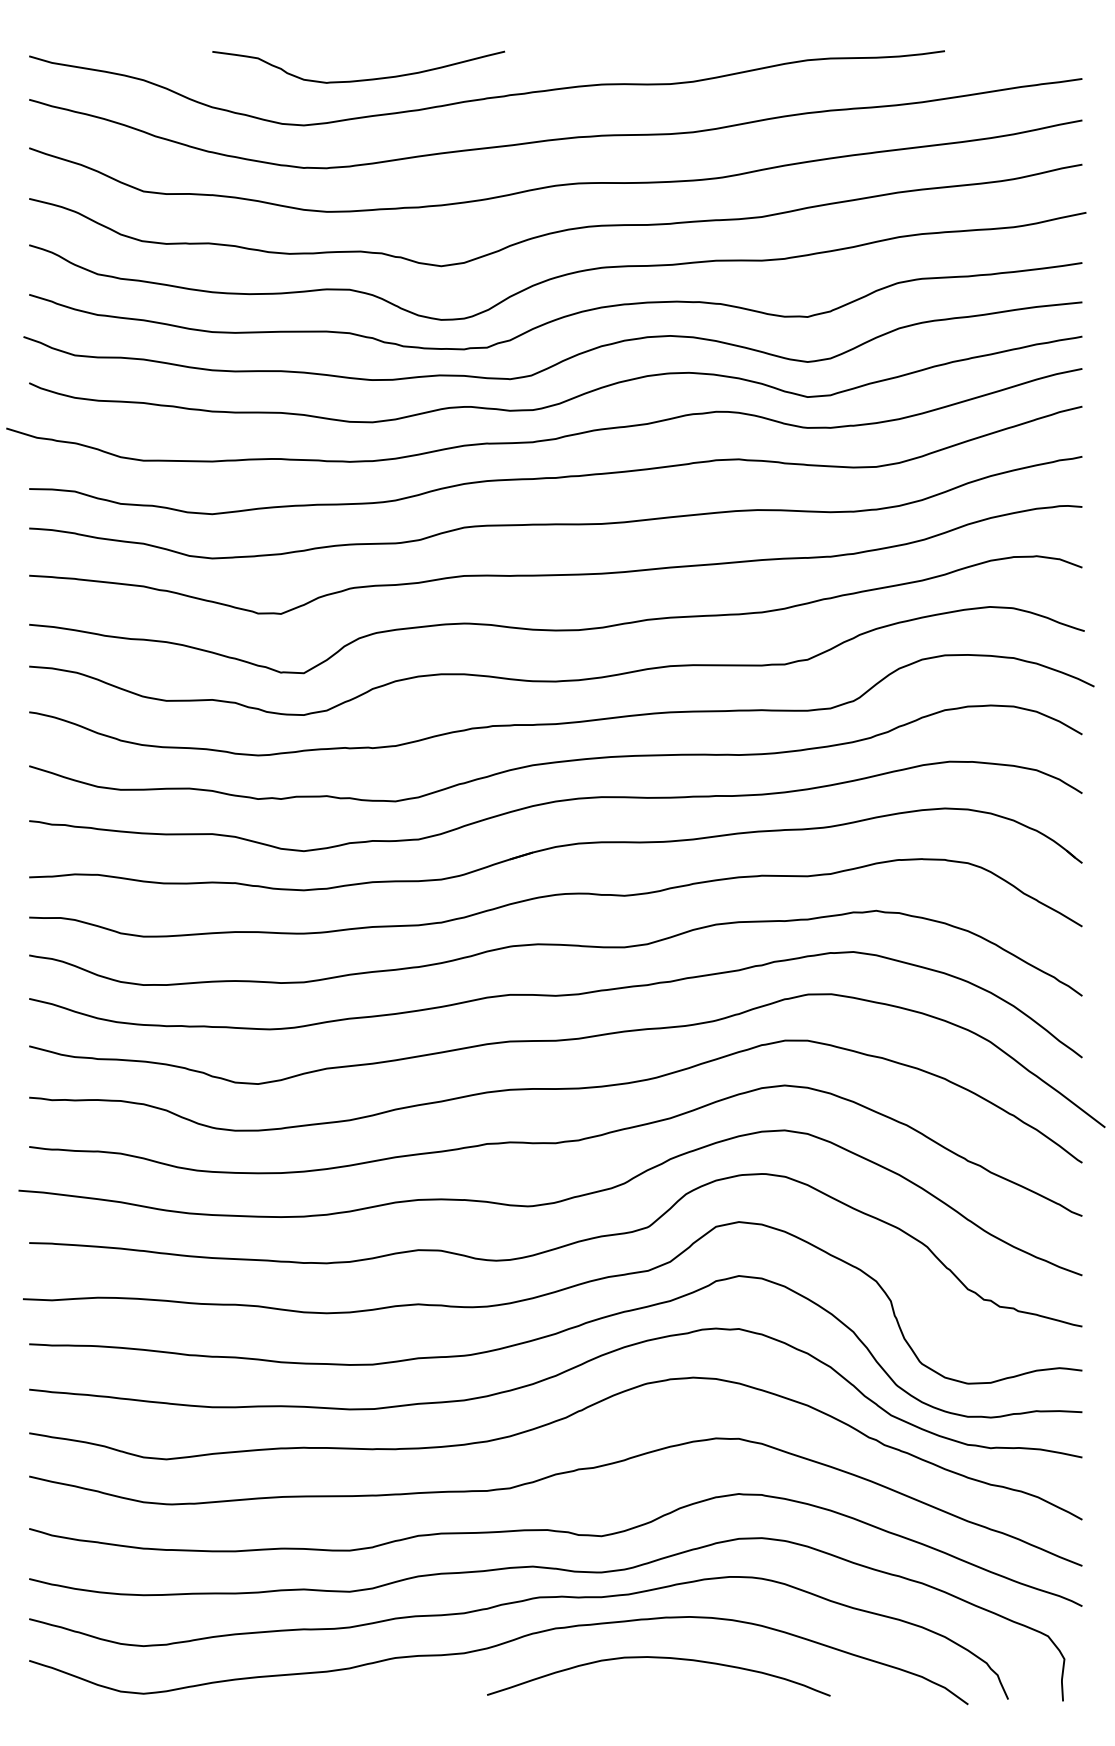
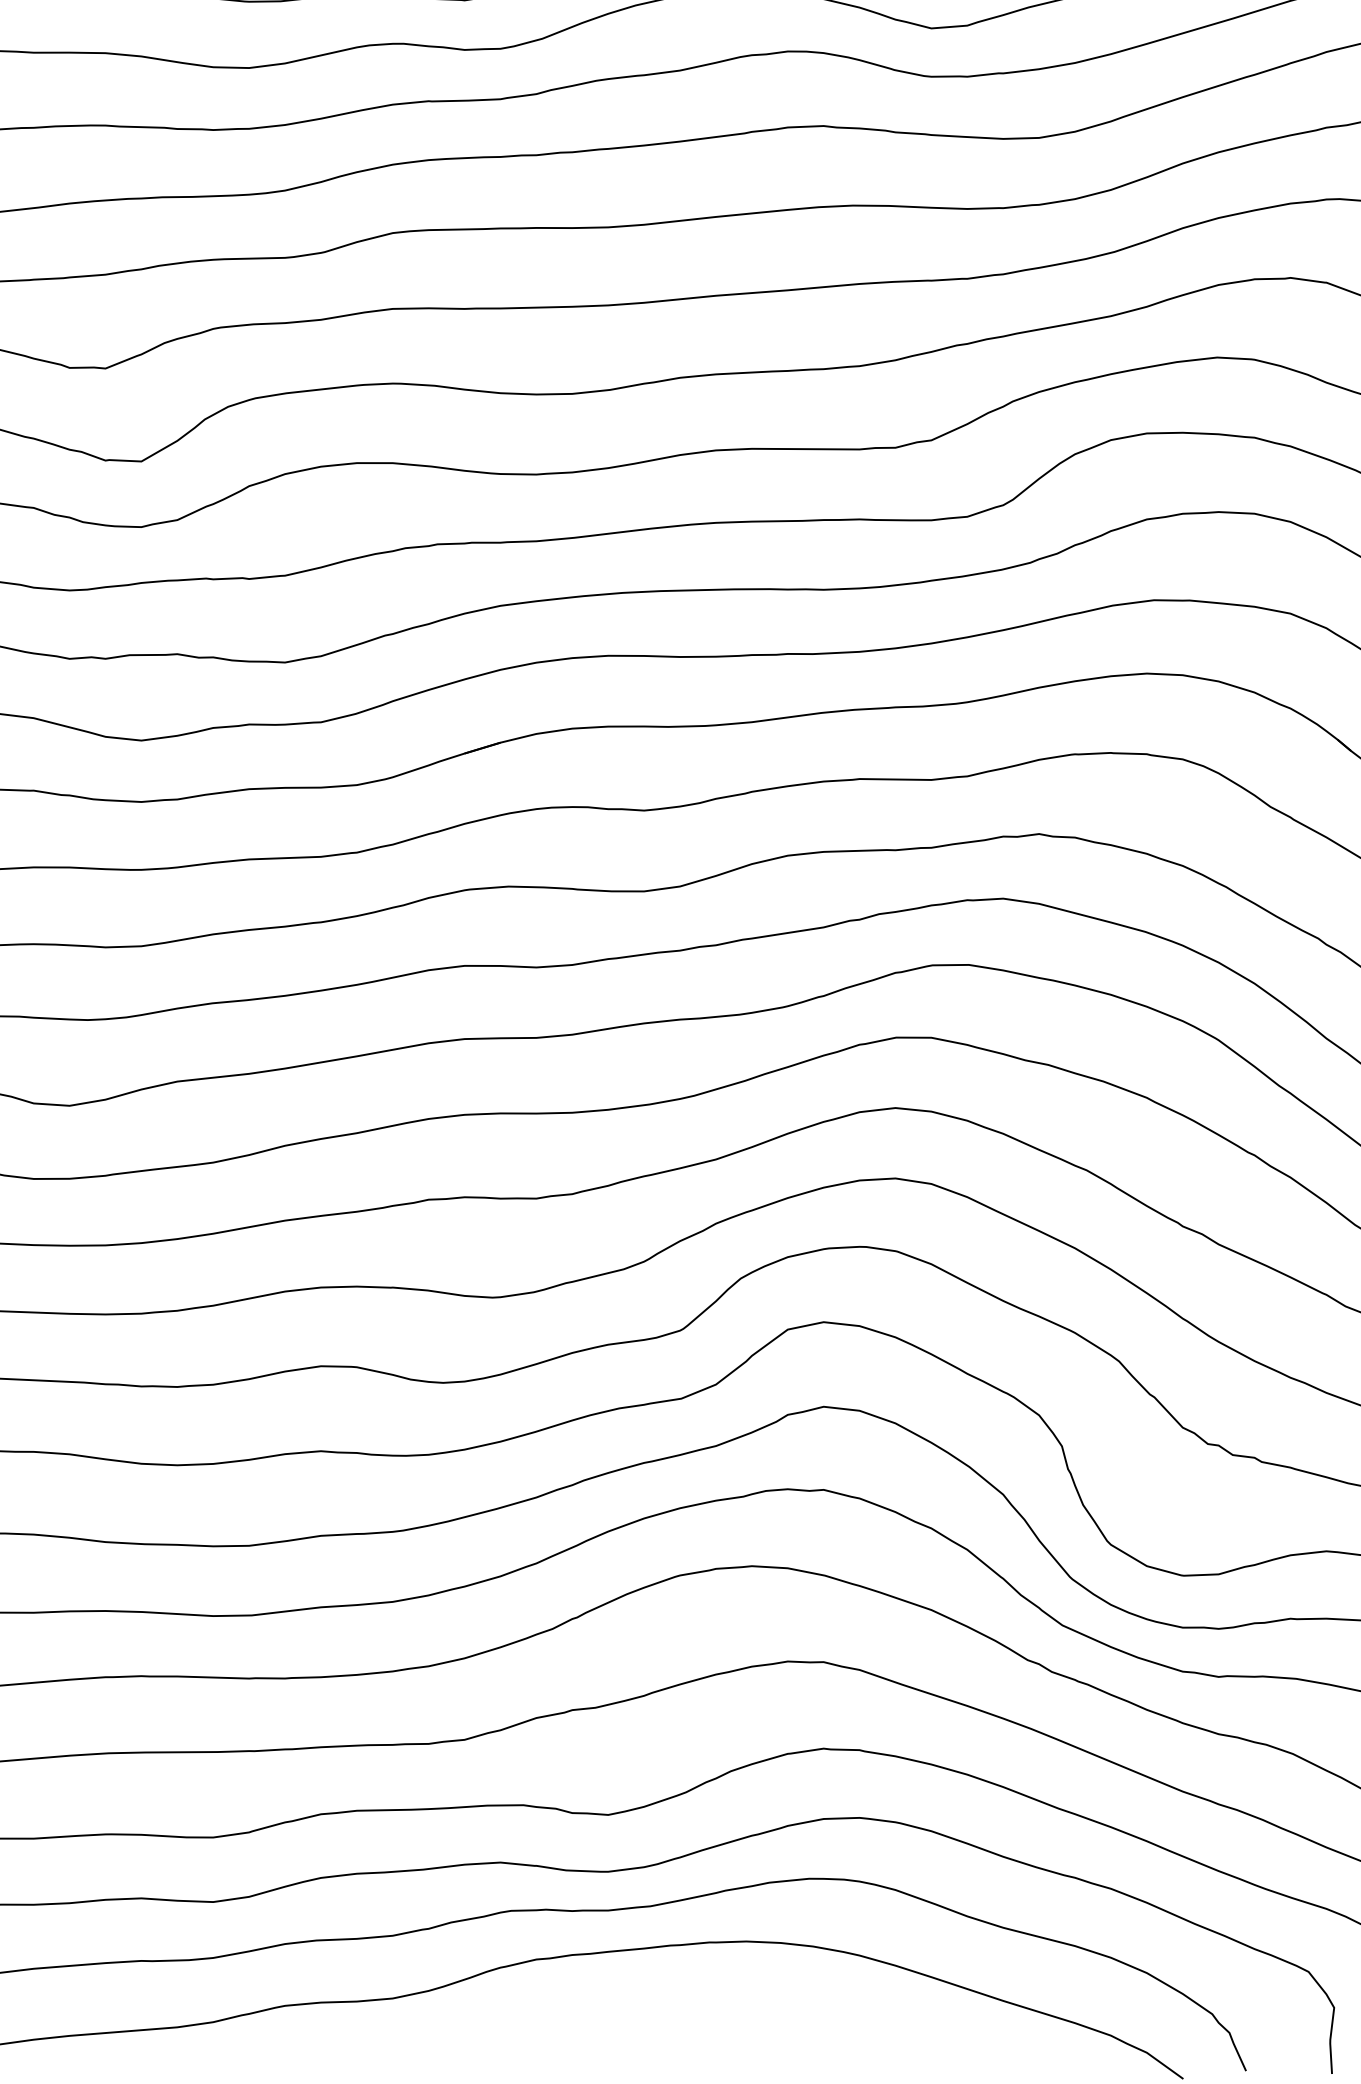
curve: (658, 1658) -> (697, 2006), removed

